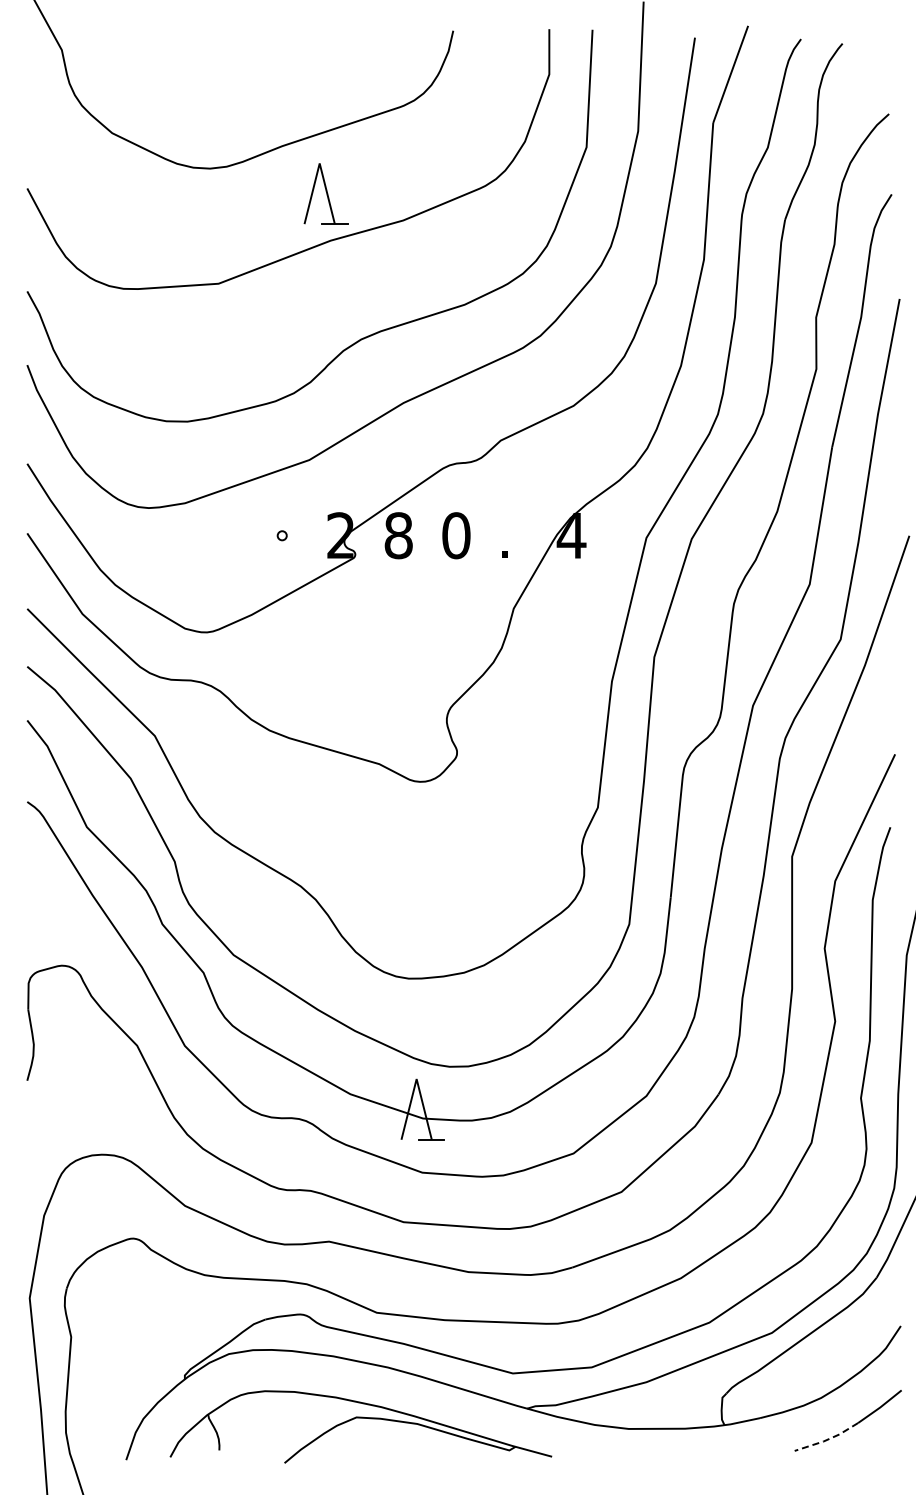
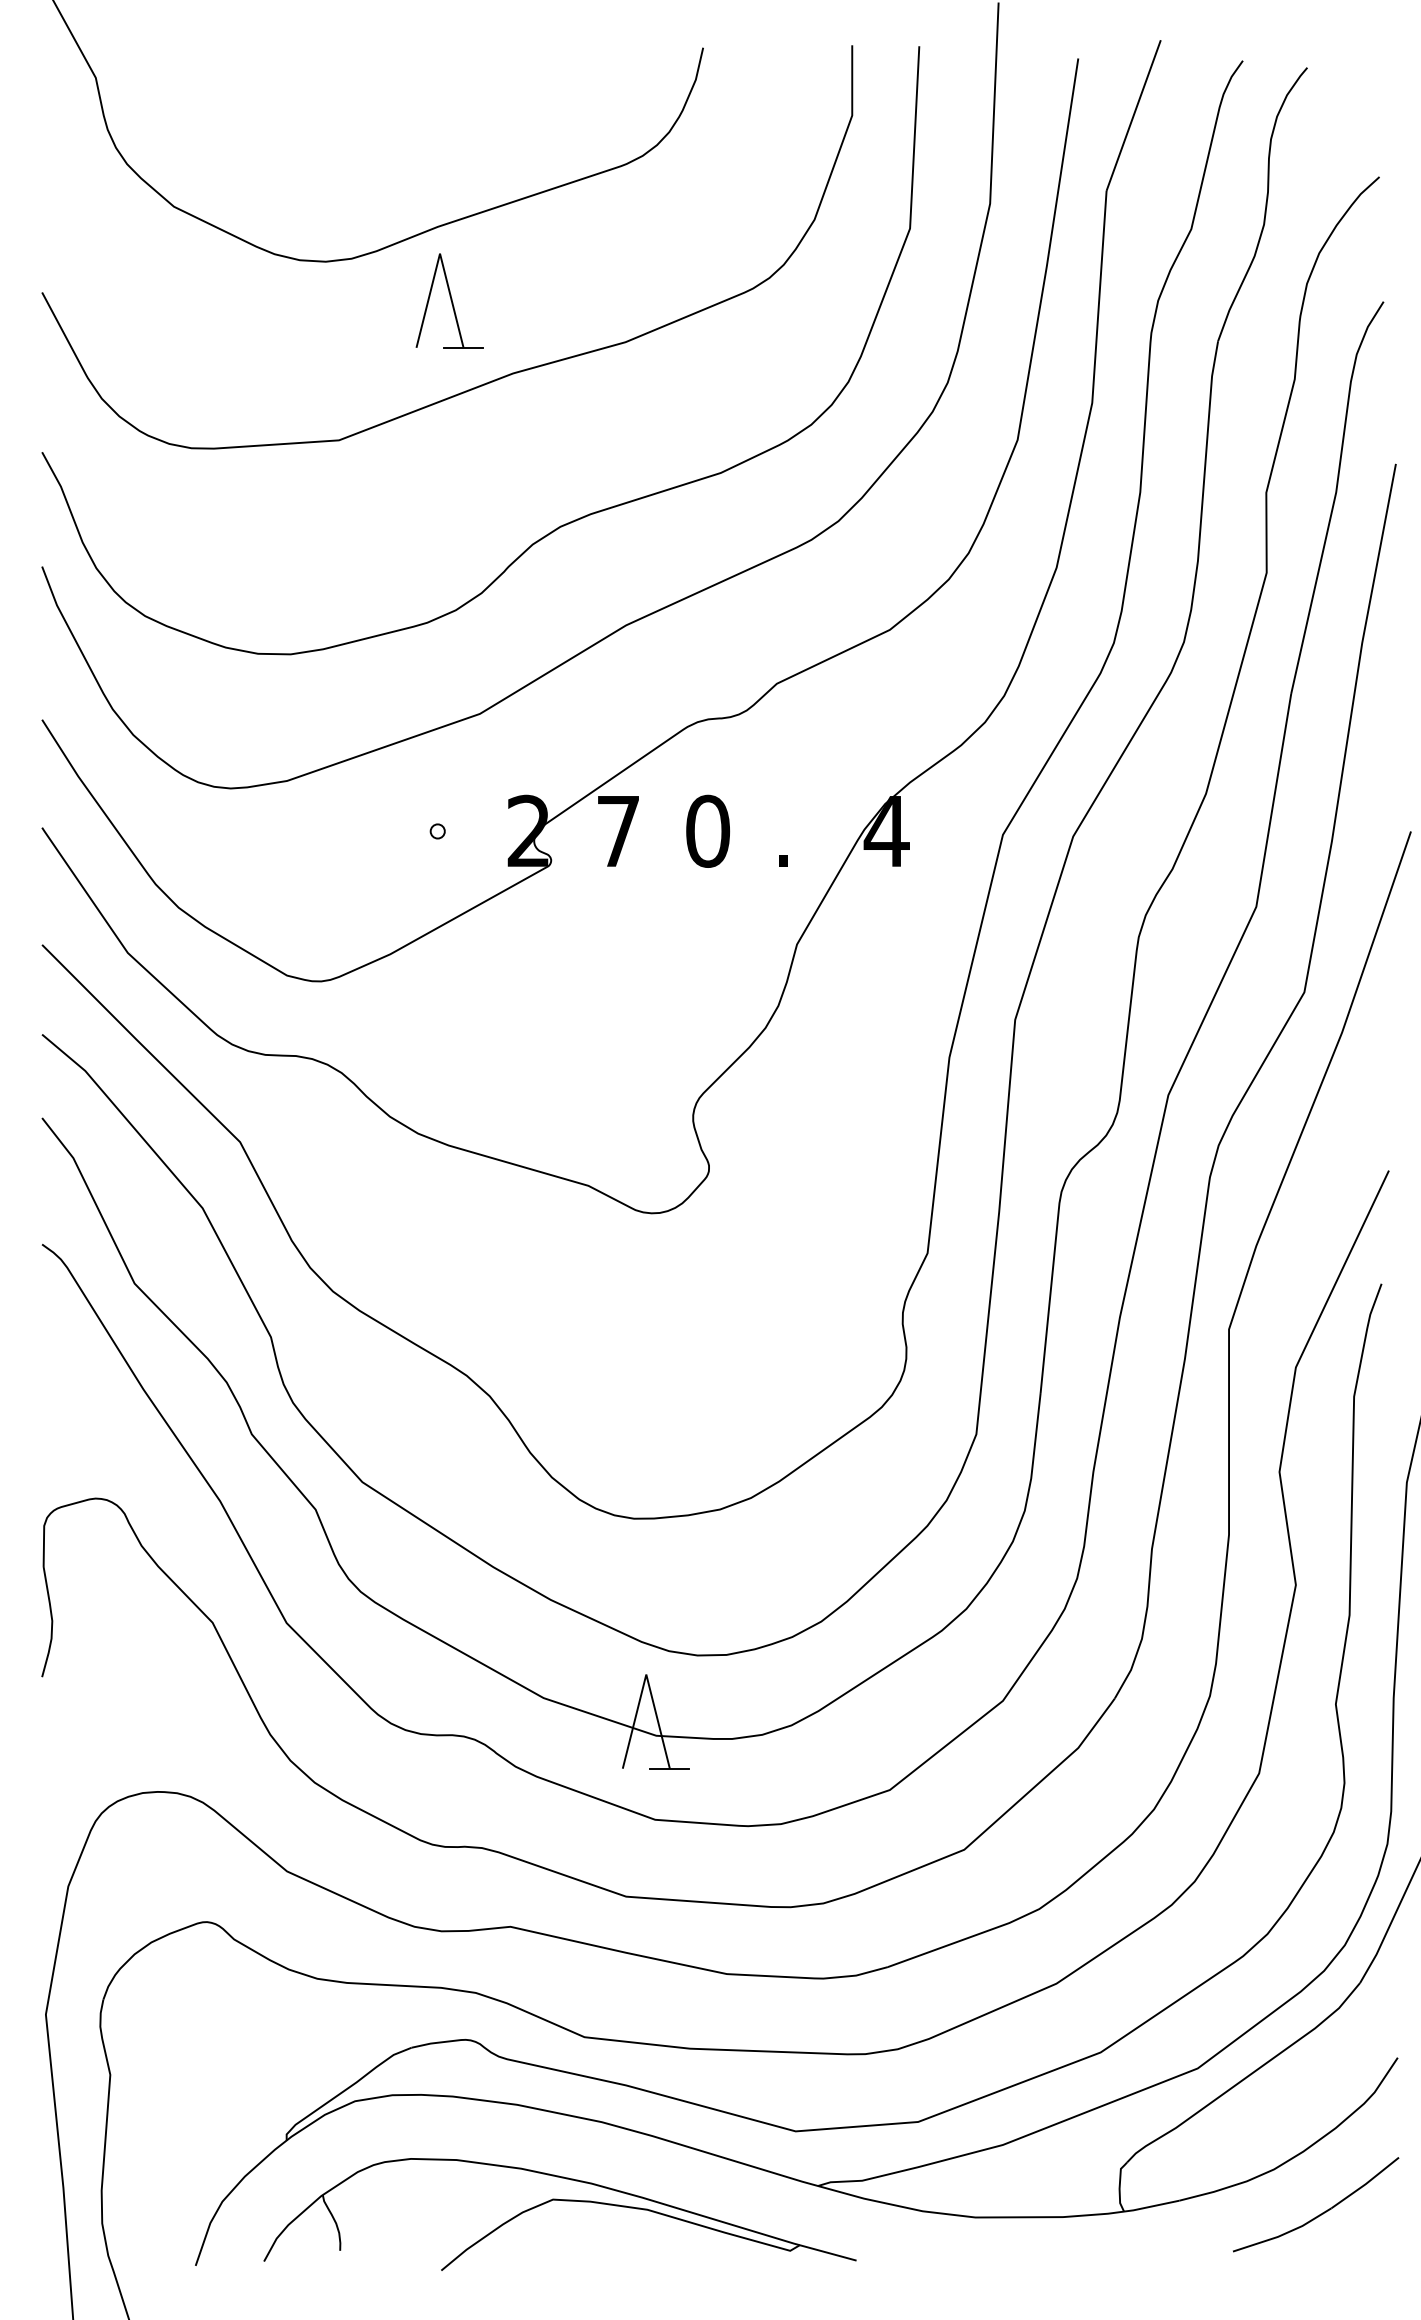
part: (325, 193) -> (449, 300), moved
text: (398, 535) -> (618, 831), 8 -> 7
line: (827, 1439) -> (1283, 2233), dashed -> solid

